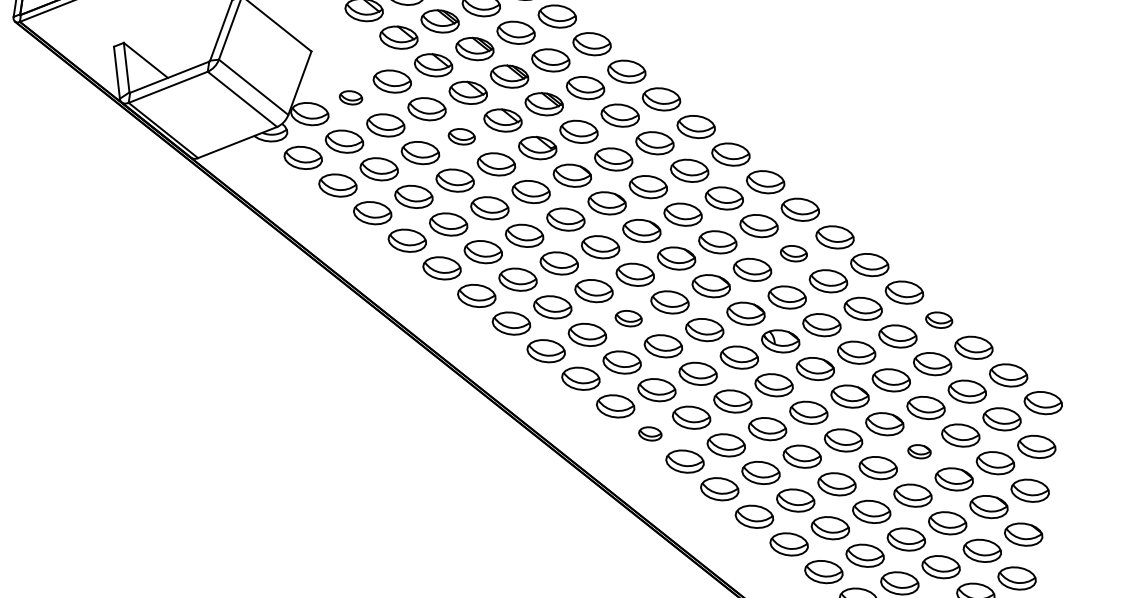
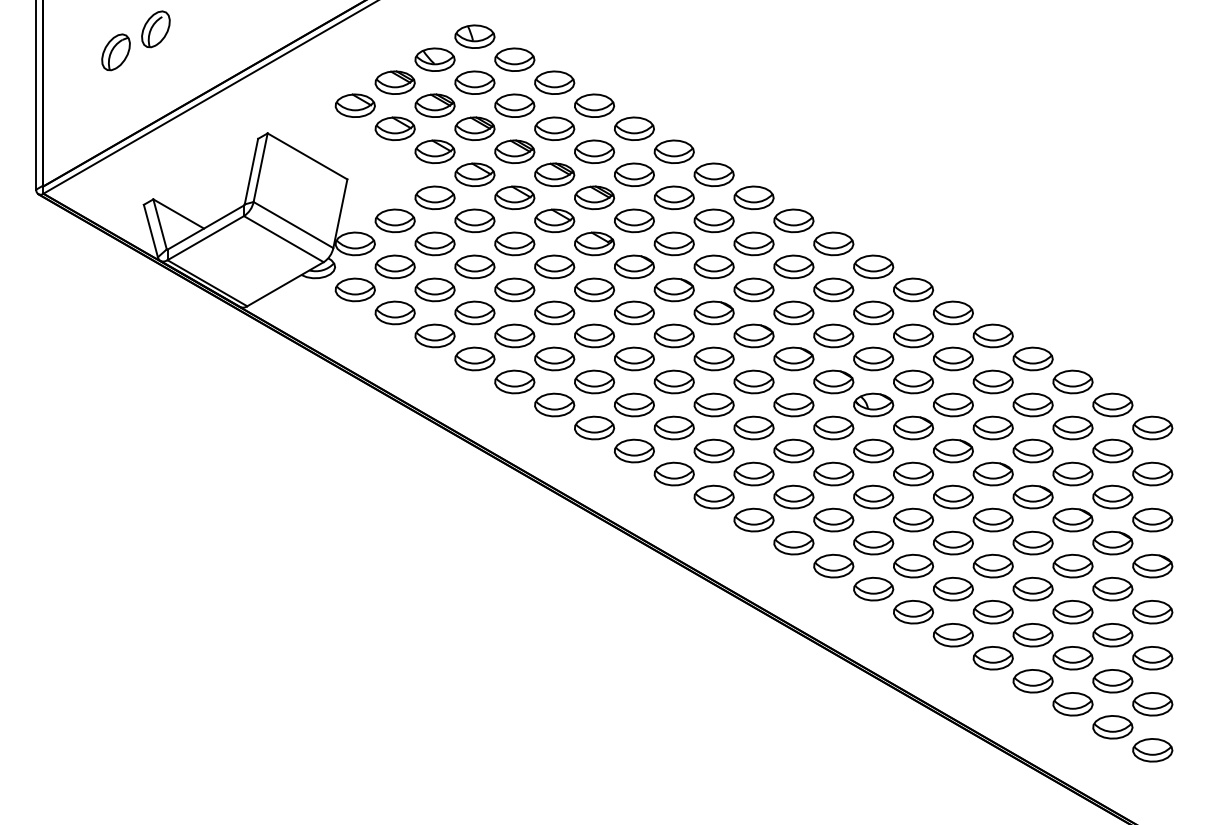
part: (350, 97) -> (394, 220), size x1.67
part: (461, 136) -> (514, 243), size x1.43
part: (793, 253) -> (873, 312), size x1.43
part: (628, 318) -> (713, 404), size x1.43
part: (938, 319) -> (1032, 358), size x1.43
part: (649, 433) -> (753, 519), size x1.67
part: (919, 451) -> (1032, 496), size x1.67

